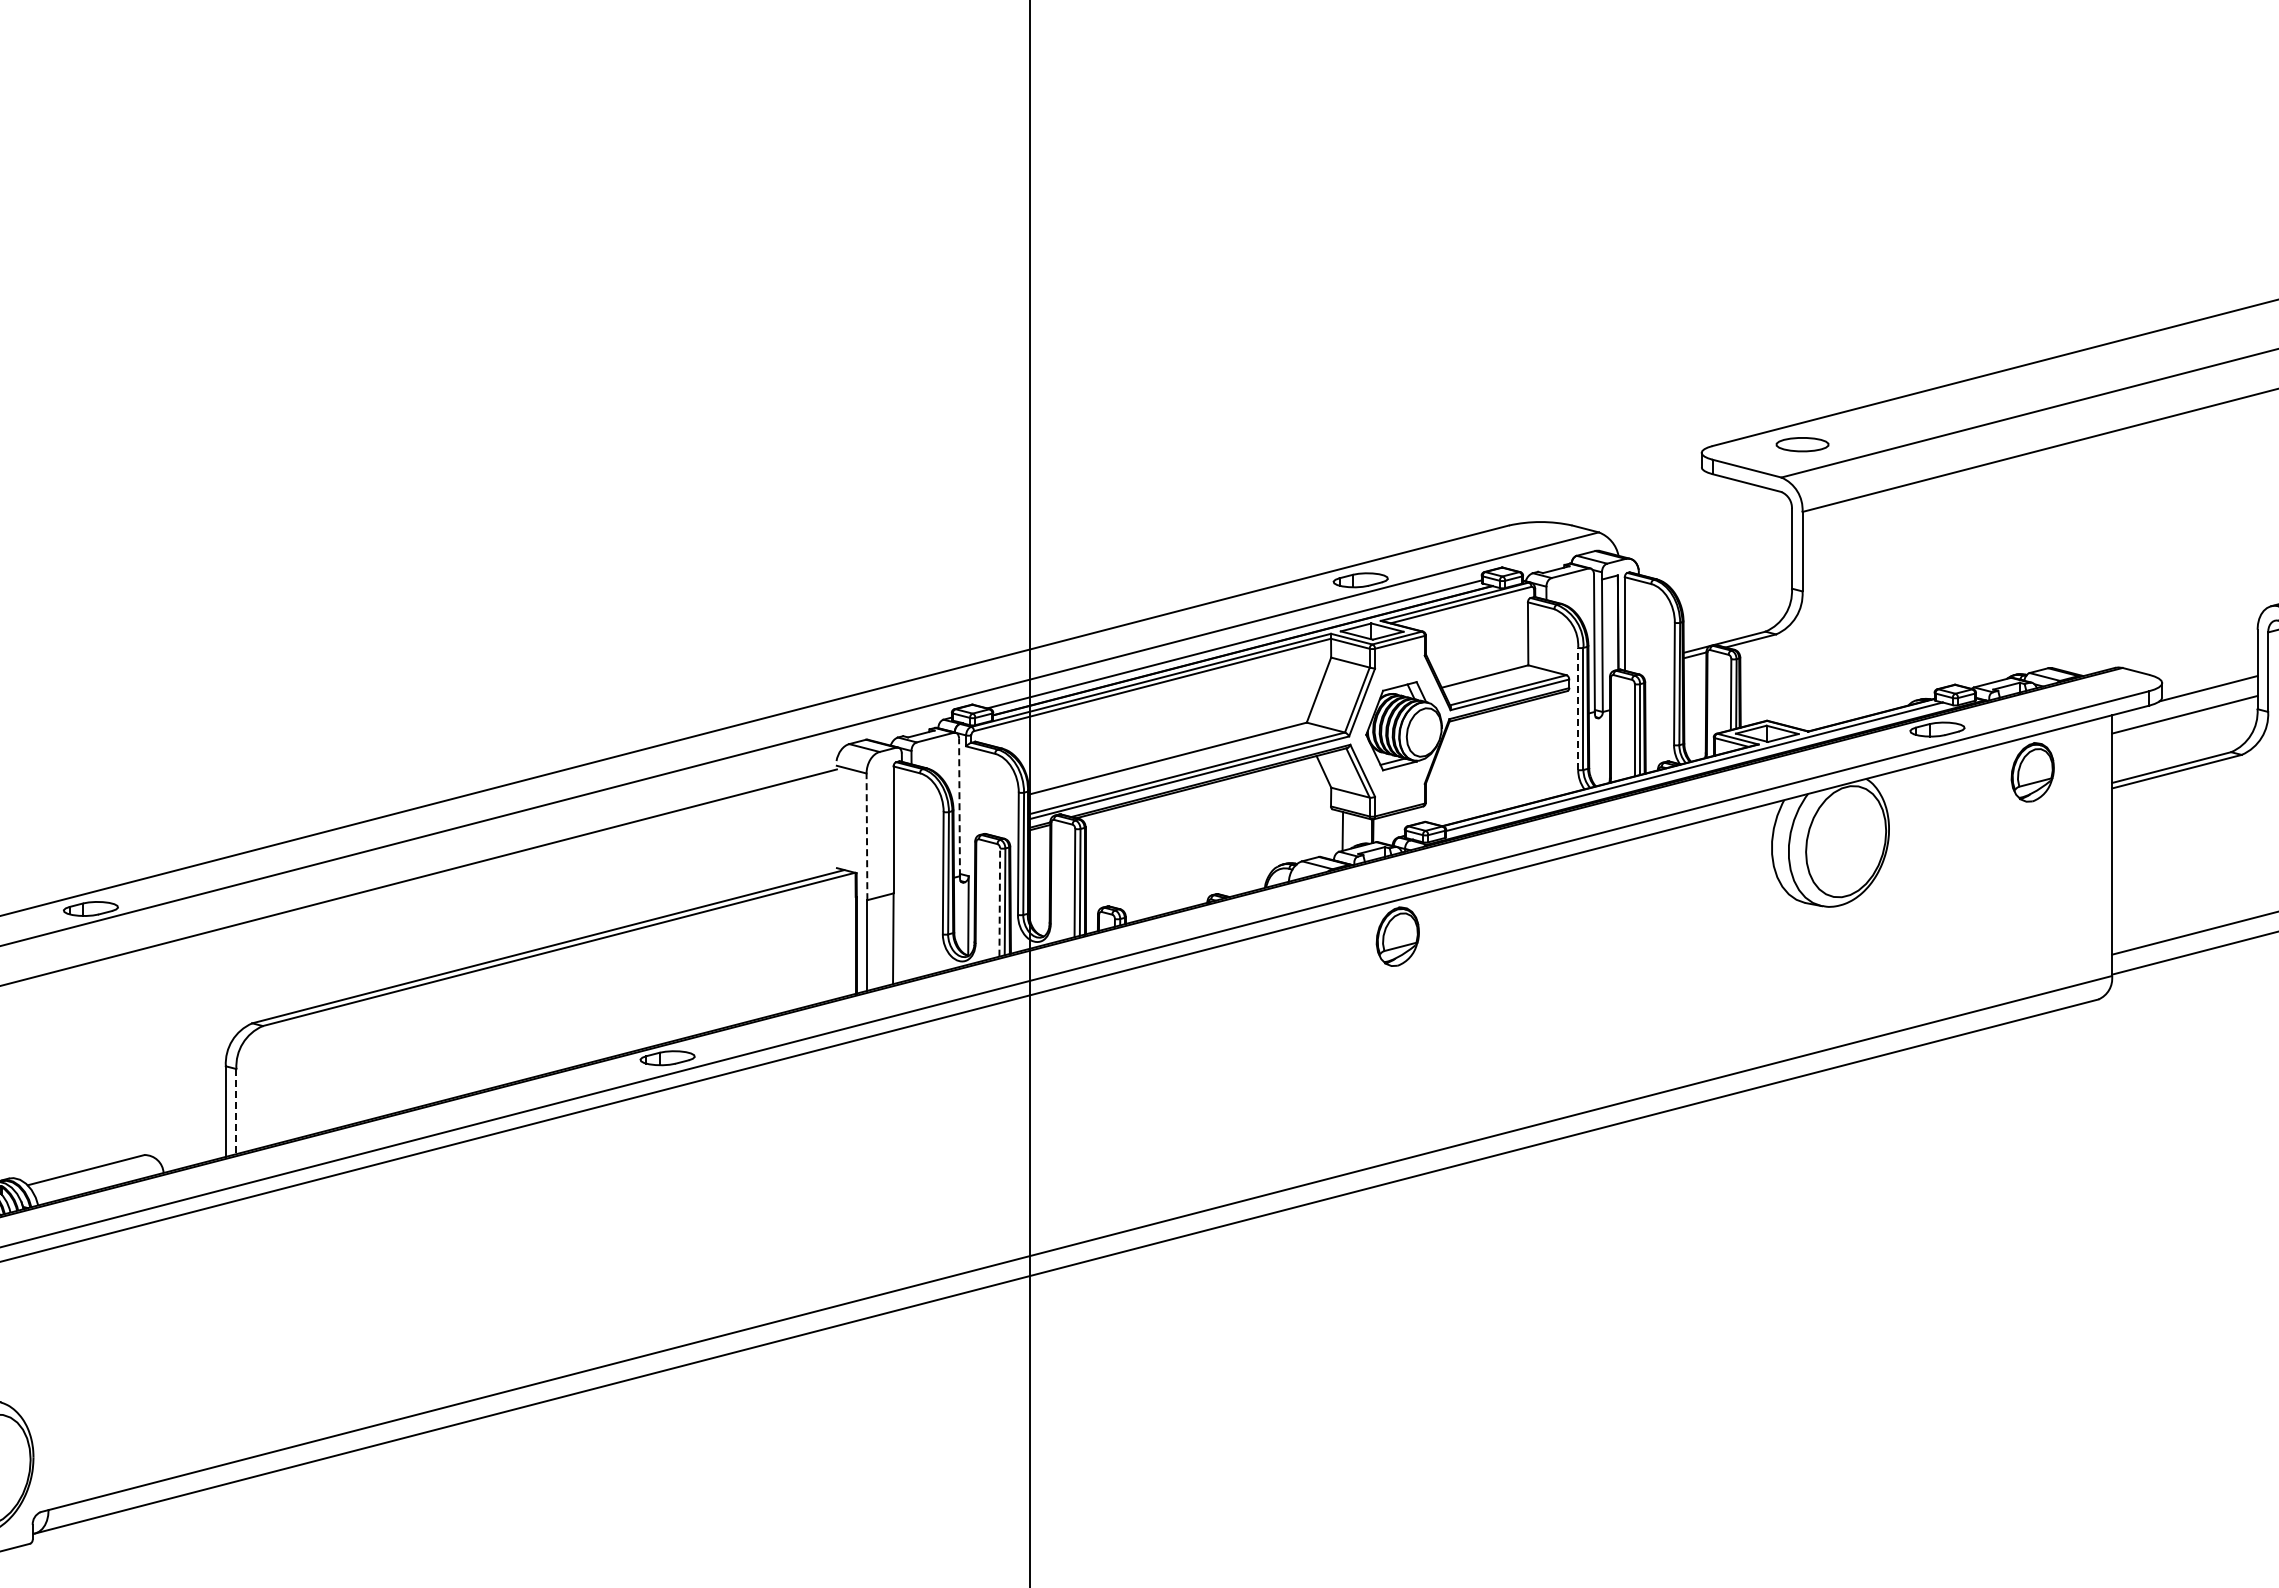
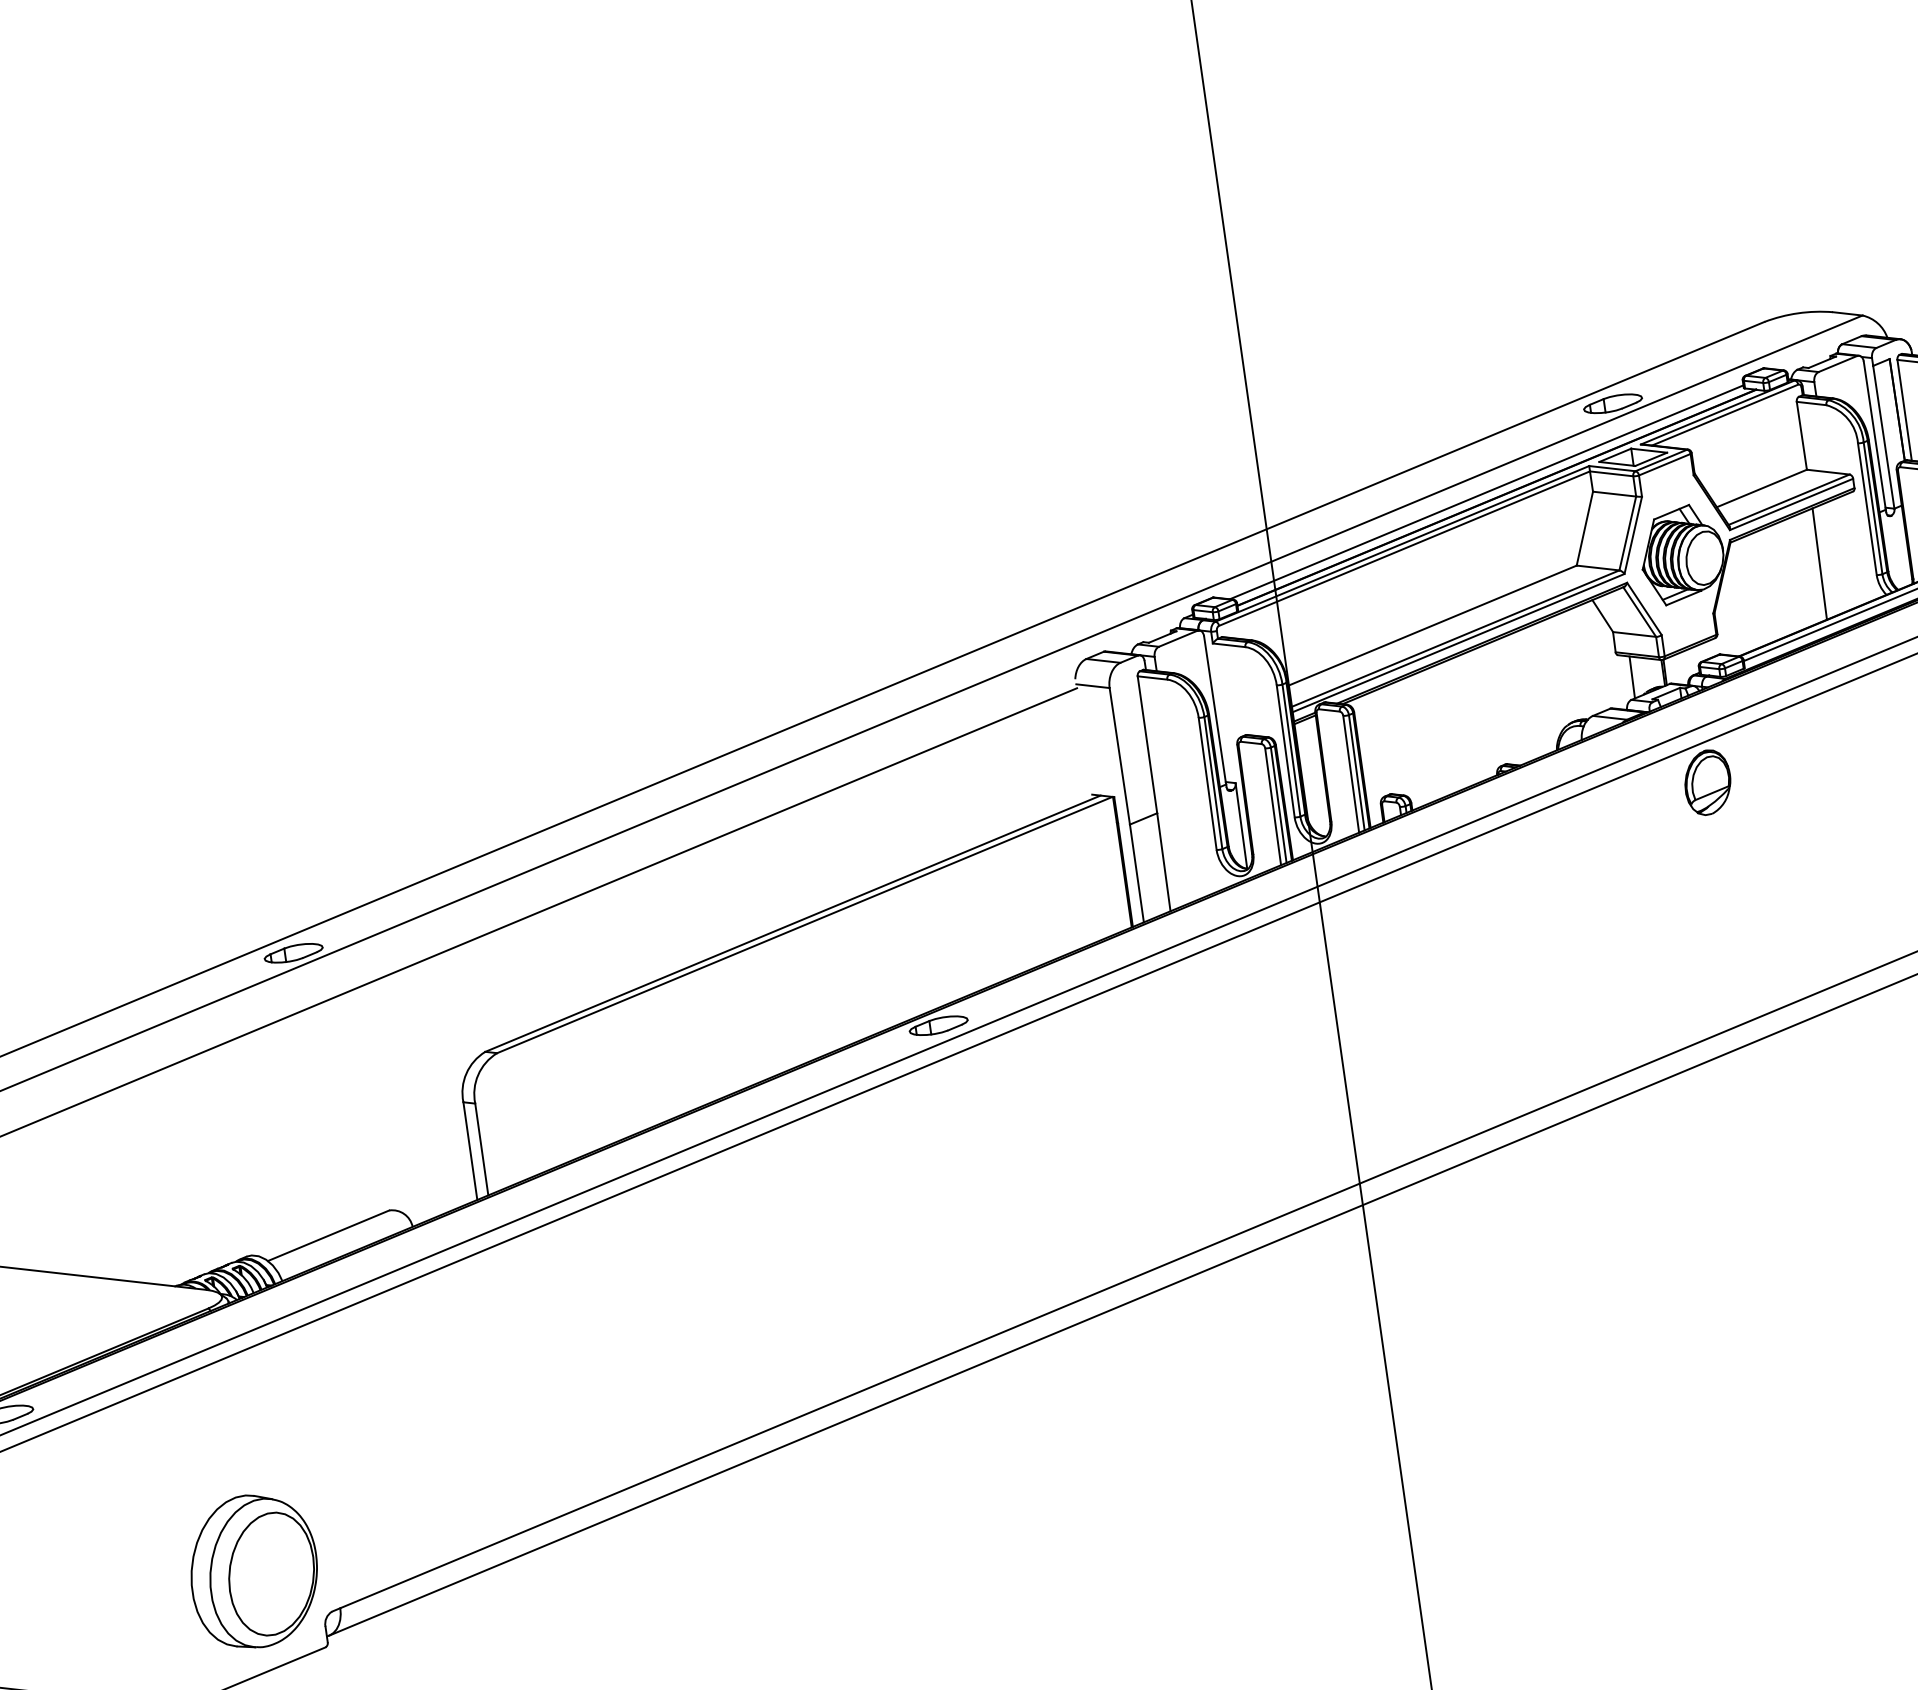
line: (1578, 708) -> (1867, 508), dashed -> solid
line: (1527, 752) -> (1819, 563), added
line: (959, 807) -> (1215, 710), dashed -> solid
line: (866, 836) -> (1119, 756), dashed -> solid
line: (999, 902) -> (1272, 806), dashed -> solid
line: (236, 1111) -> (481, 1149), dashed -> solid

